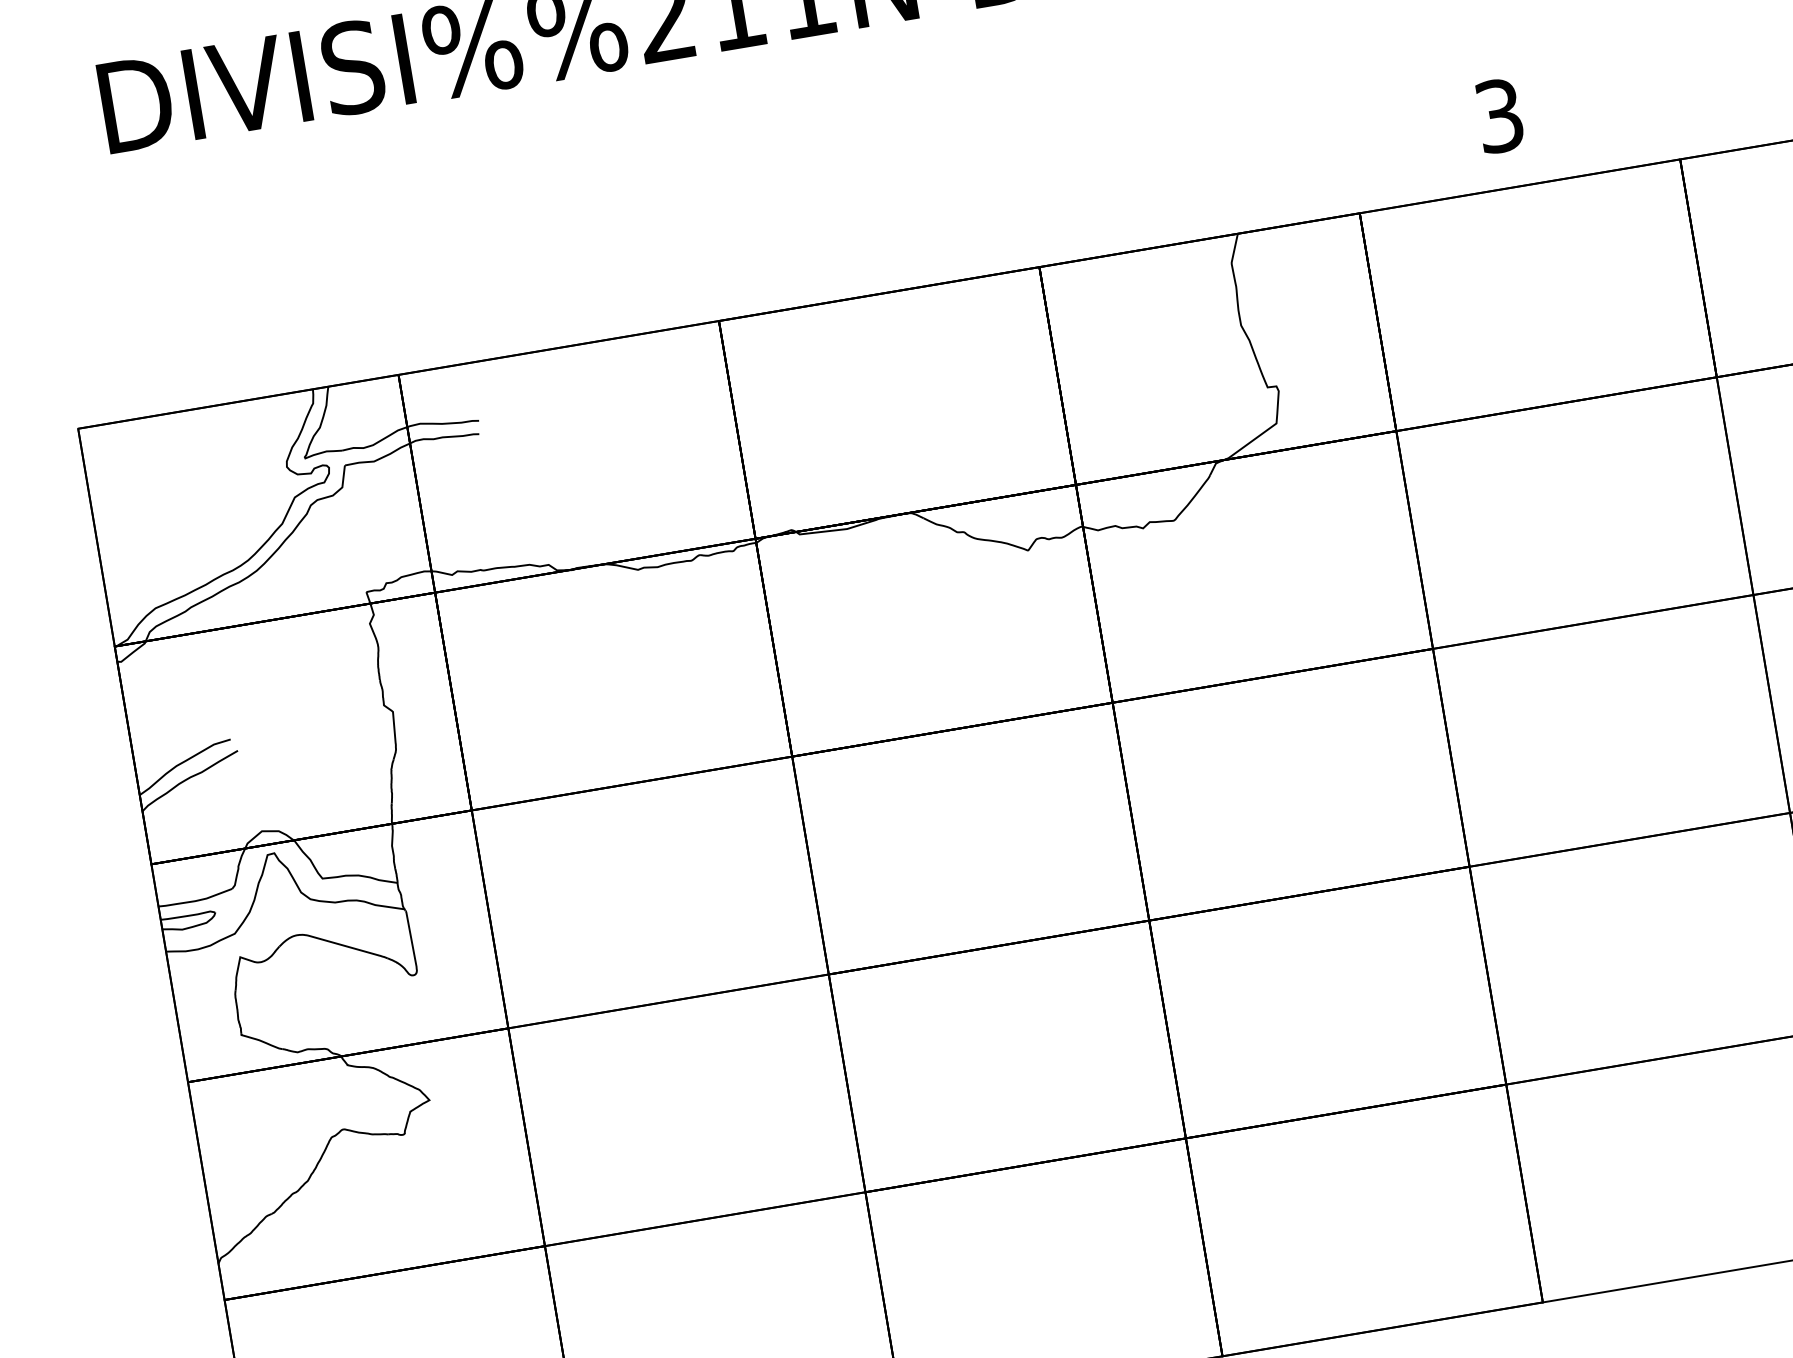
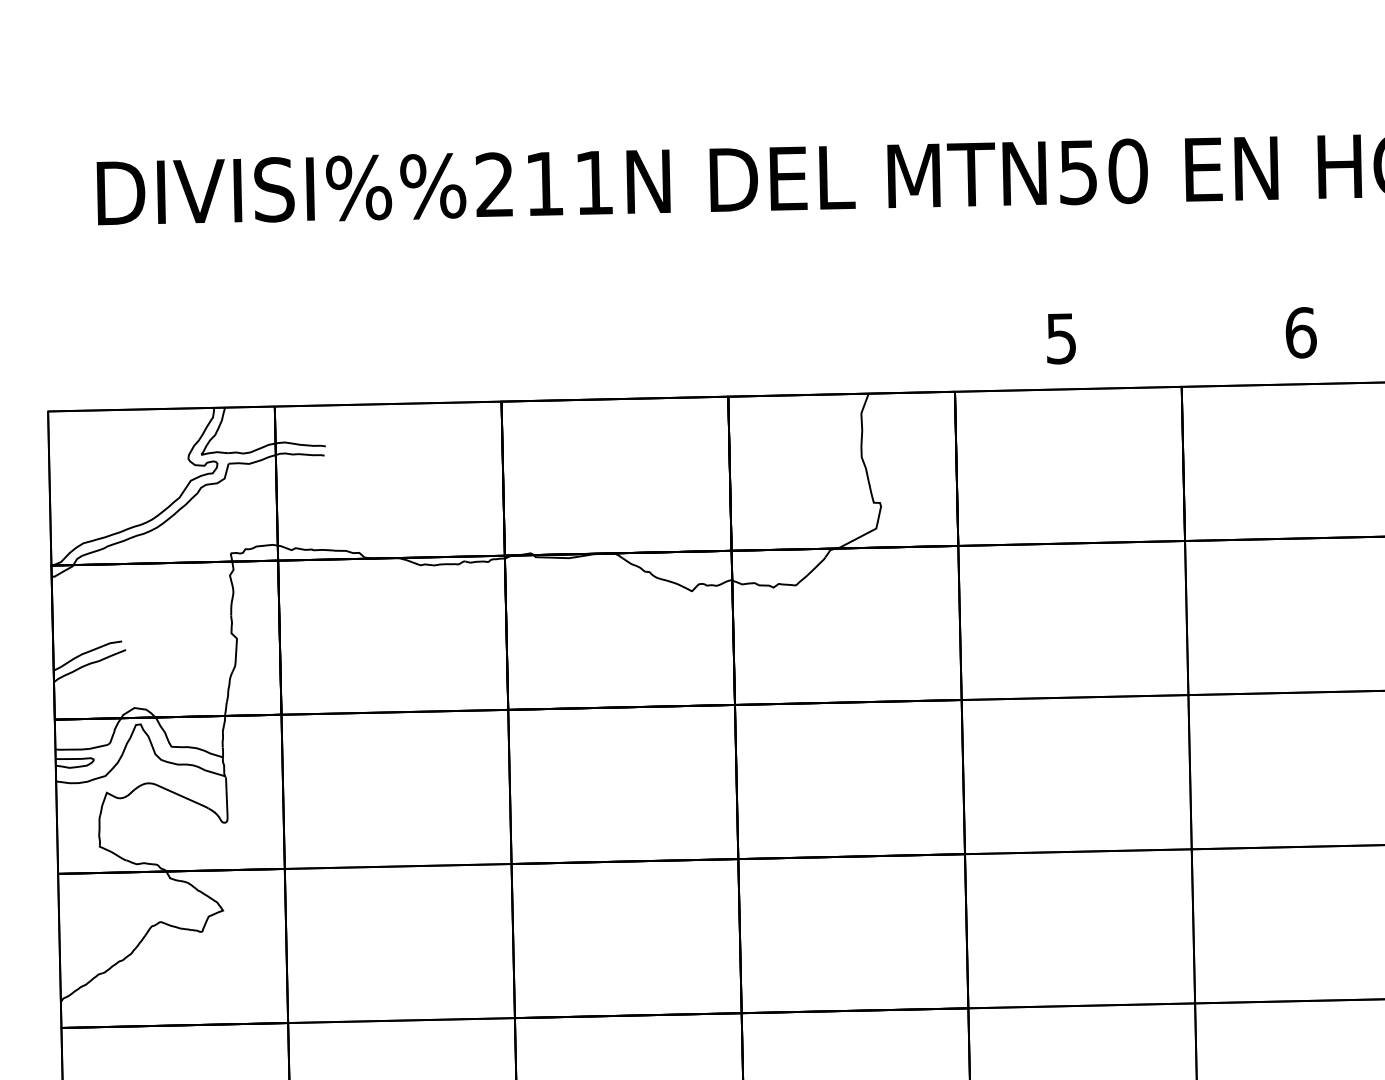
text: (1499, 115) -> (1061, 338), 3 -> 5

